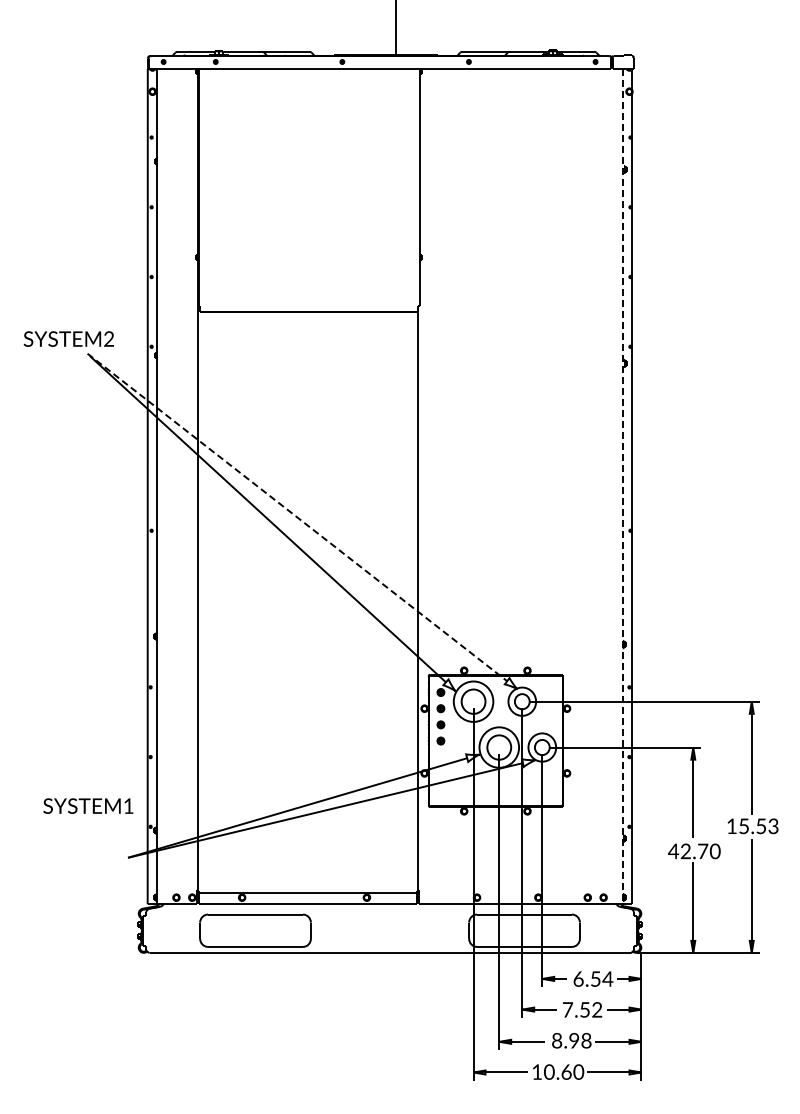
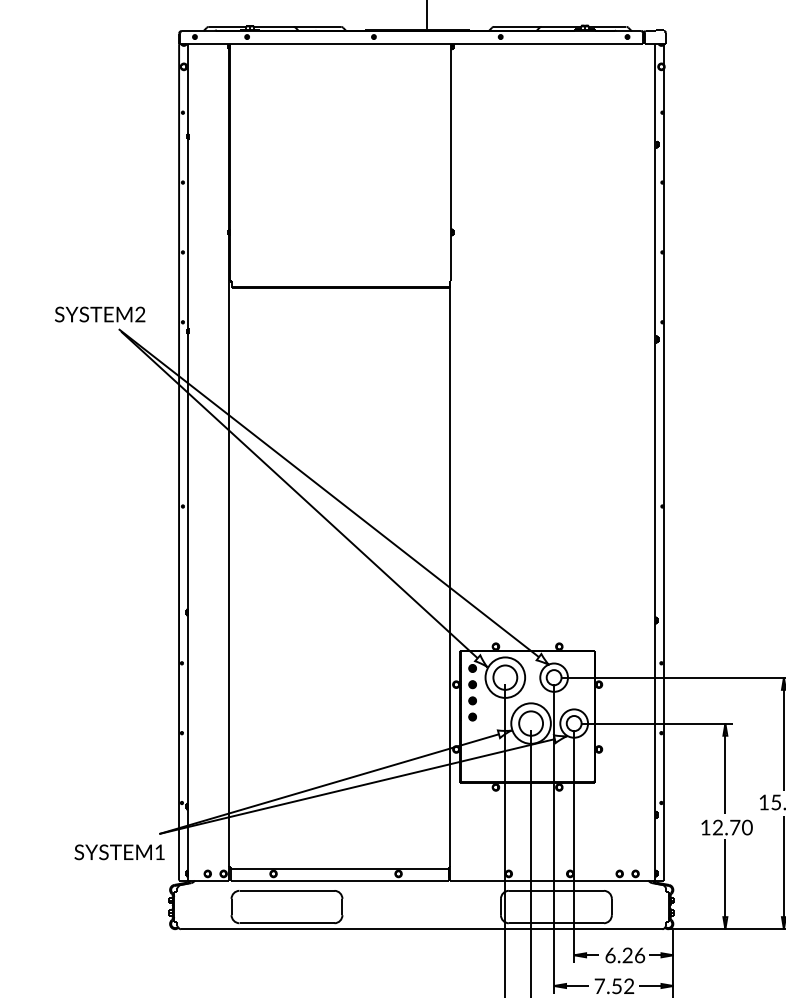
line: (623, 486) -> (655, 462), dashed -> solid
line: (297, 517) -> (329, 493), dashed -> solid
text: (88, 805) -> (119, 851), moved
text: (673, 851) -> (705, 827), 42.70 -> 12.70
text: (601, 978) -> (633, 954), 6.54 -> 6.26

